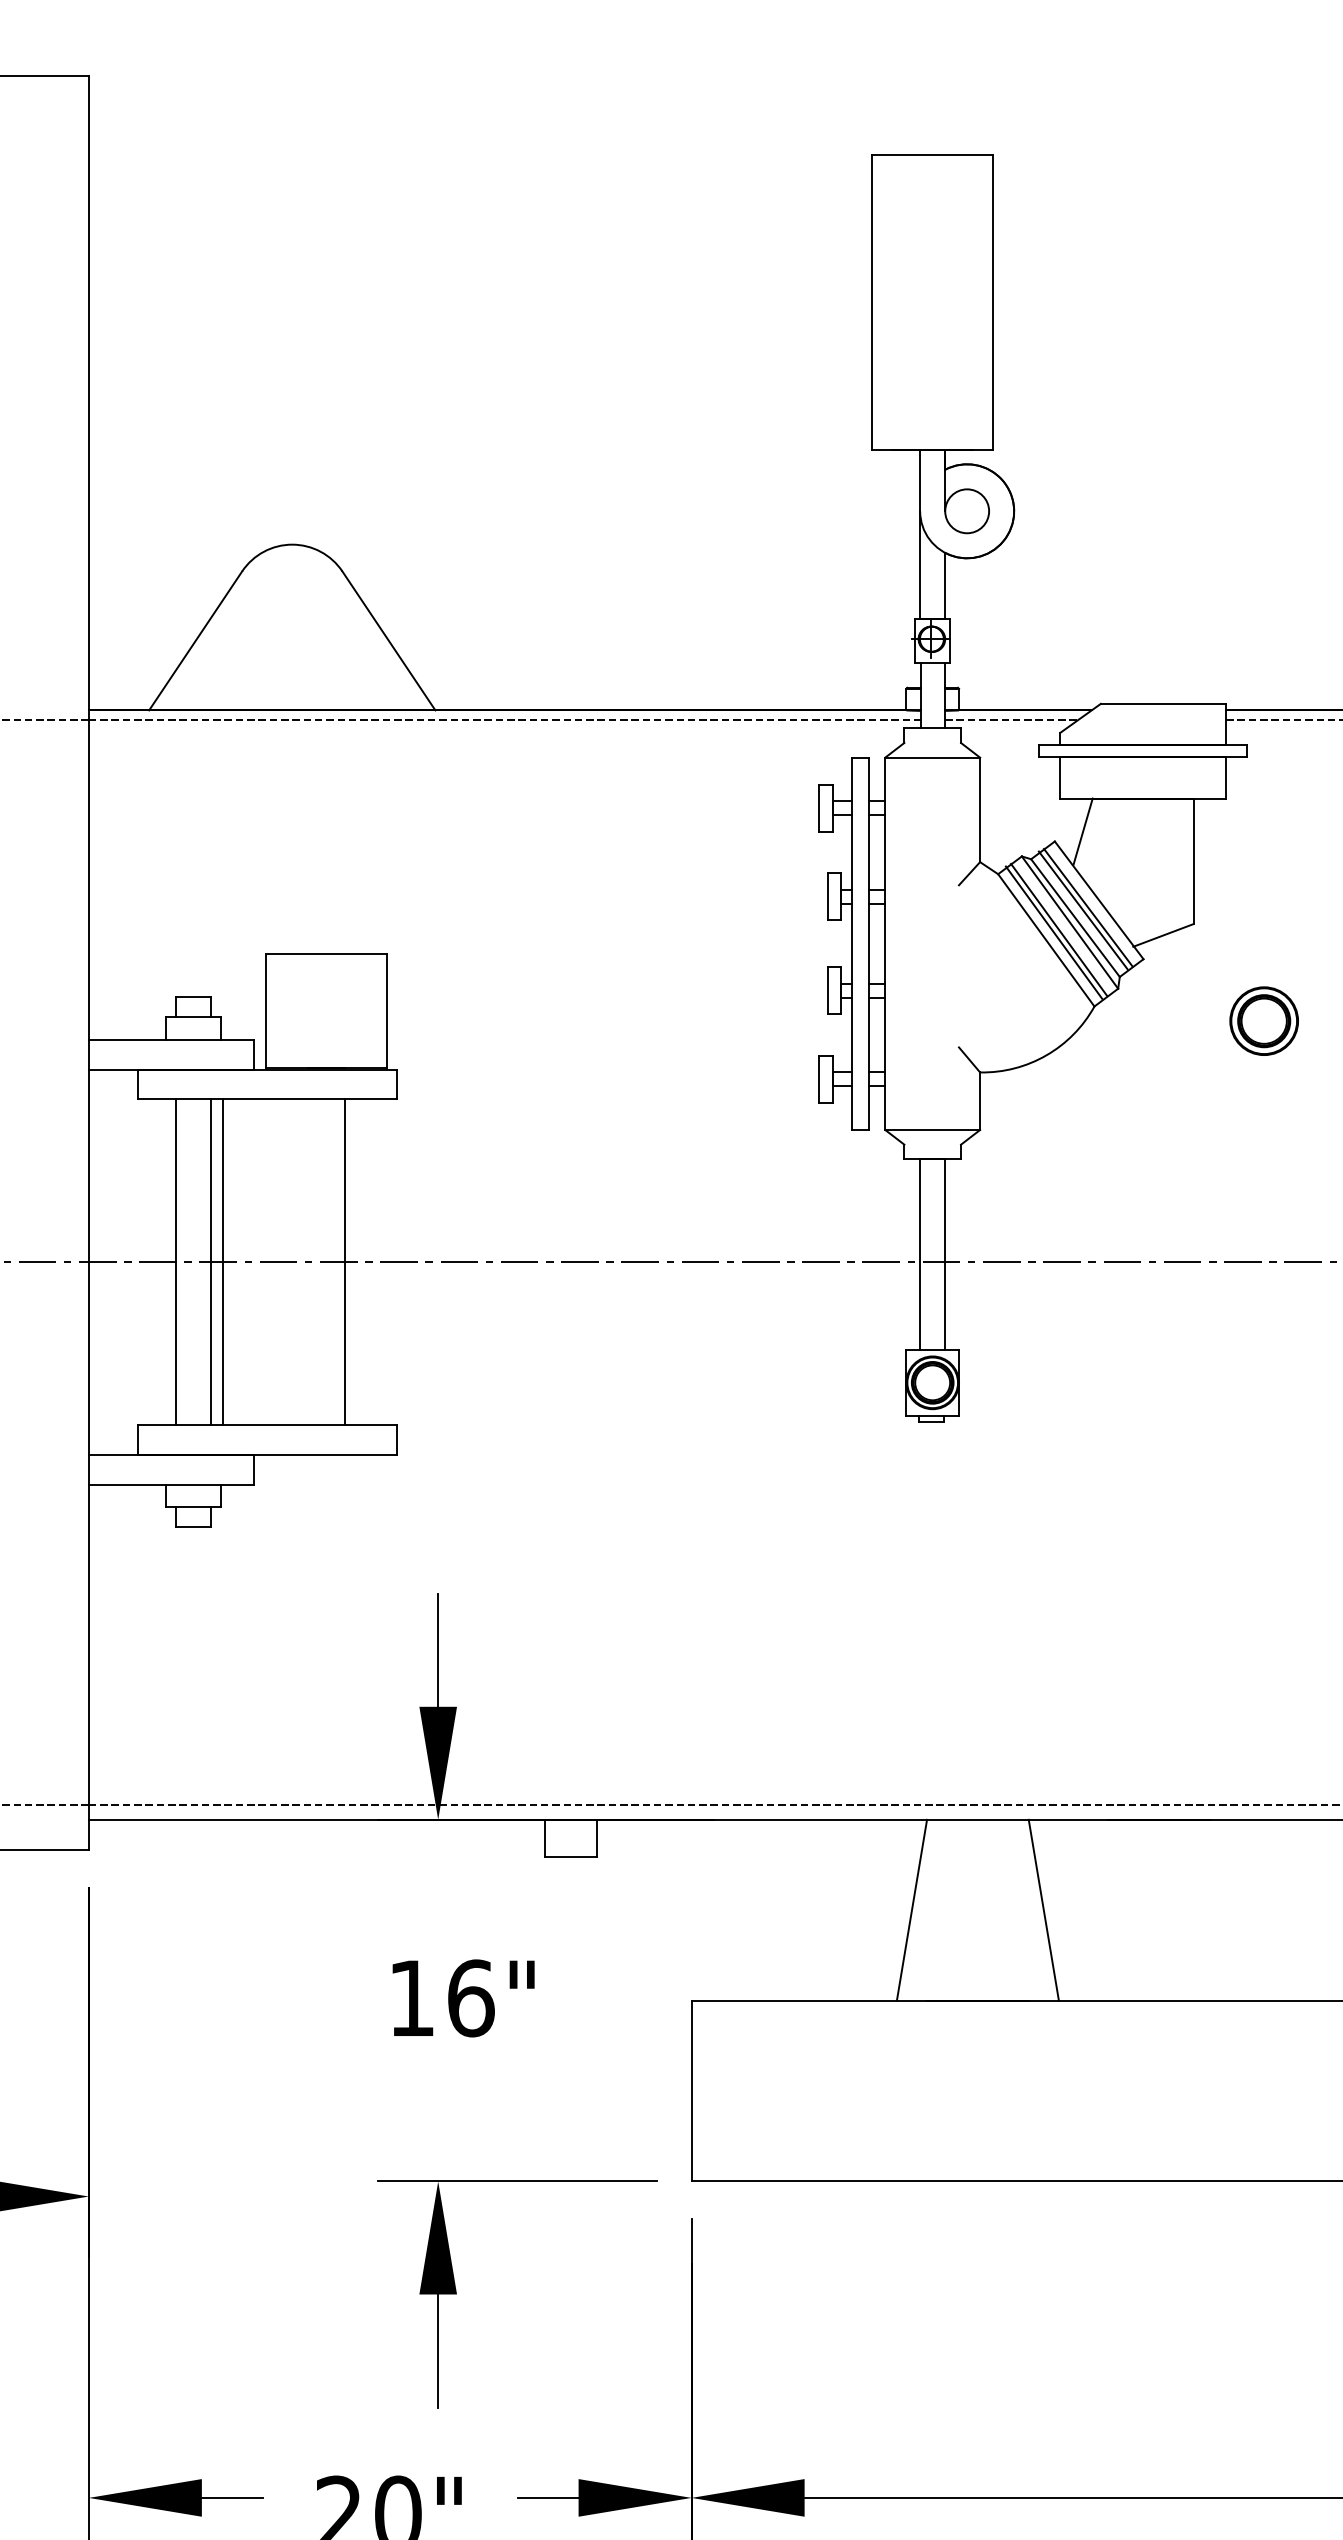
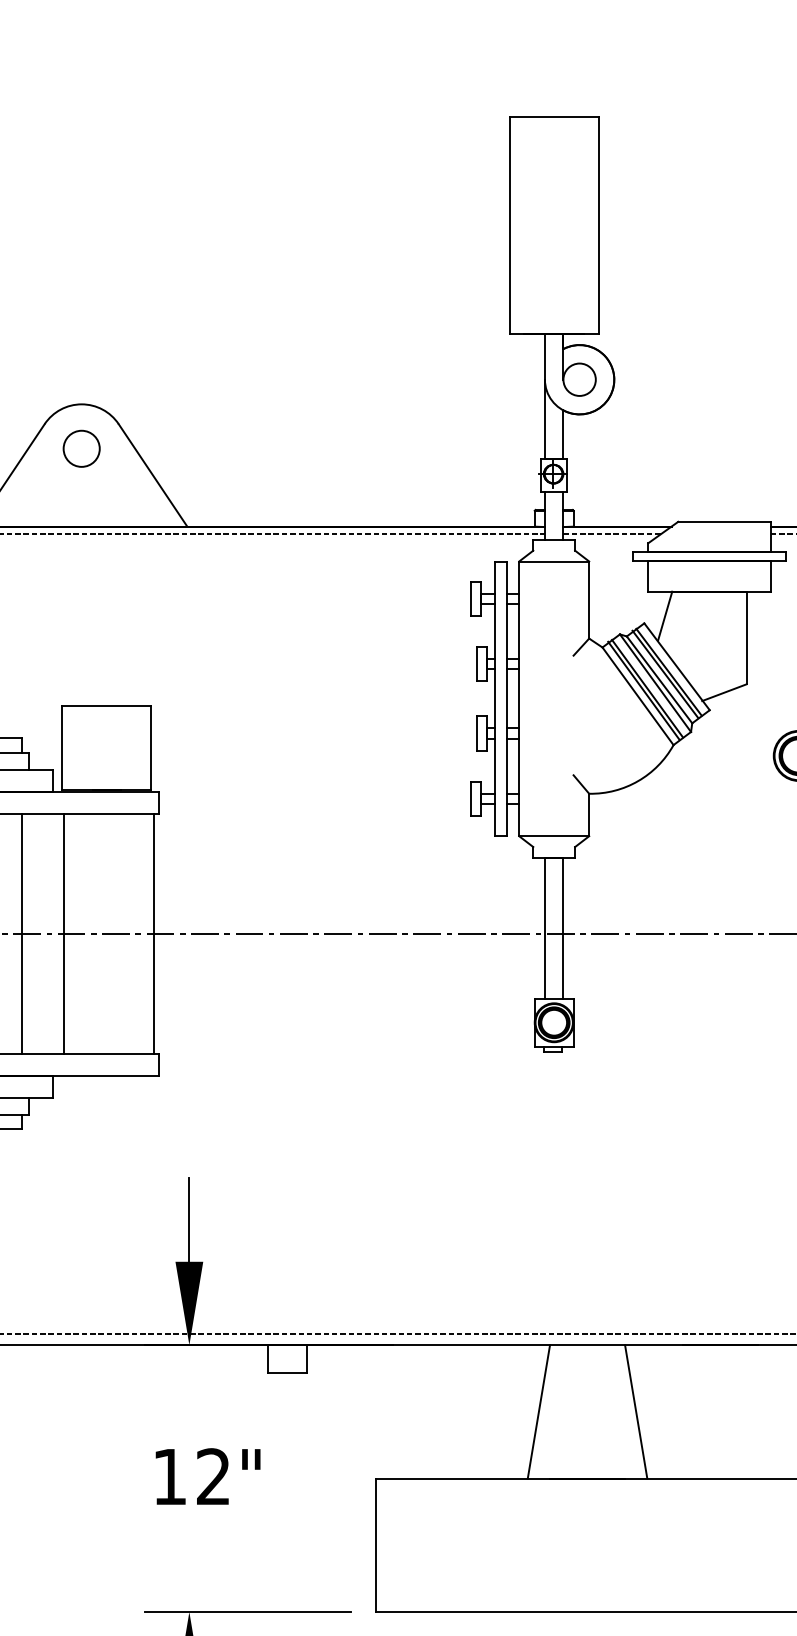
circle: (291, 604) -> (81, 448), added
line: (222, 1262) -> (64, 933), moved
line: (344, 1262) -> (153, 933), moved
text: (471, 1998) -> (213, 1477), 16" -> 12"

